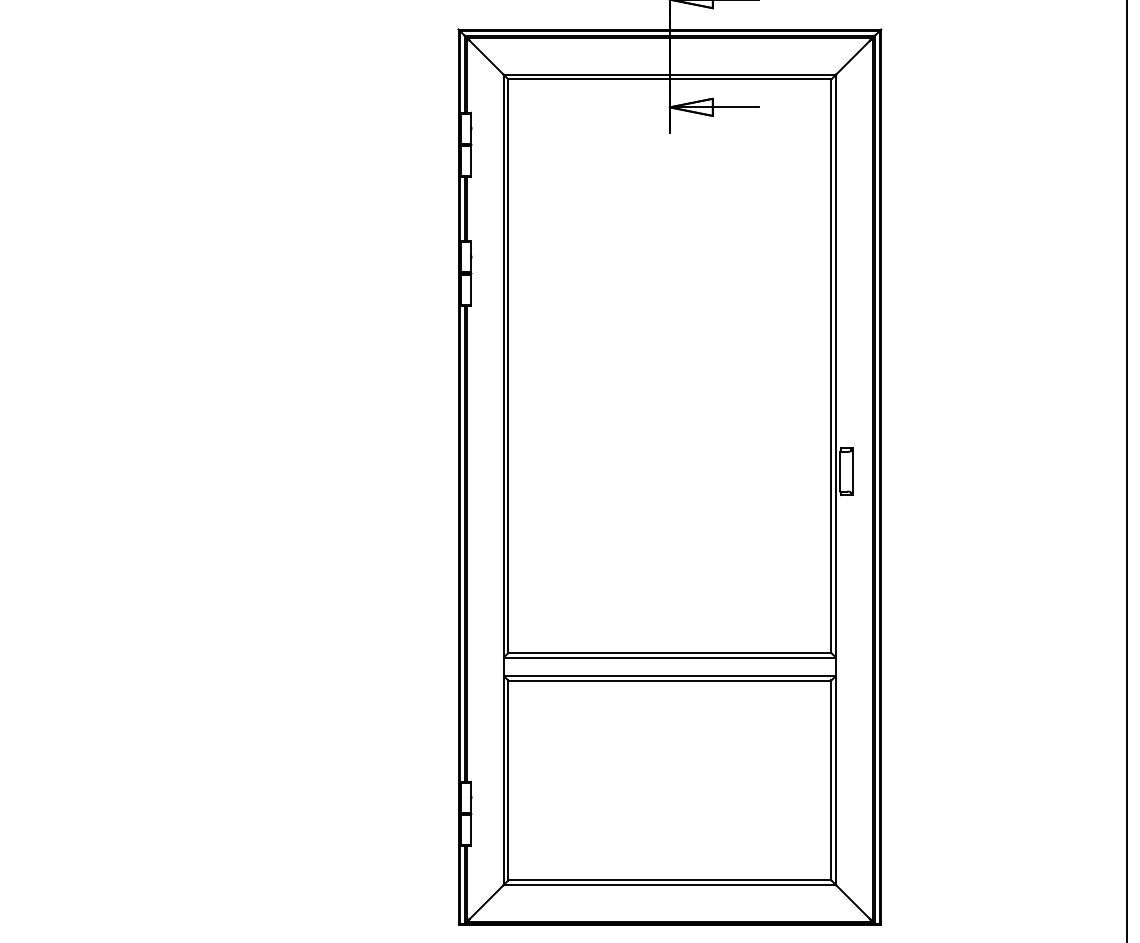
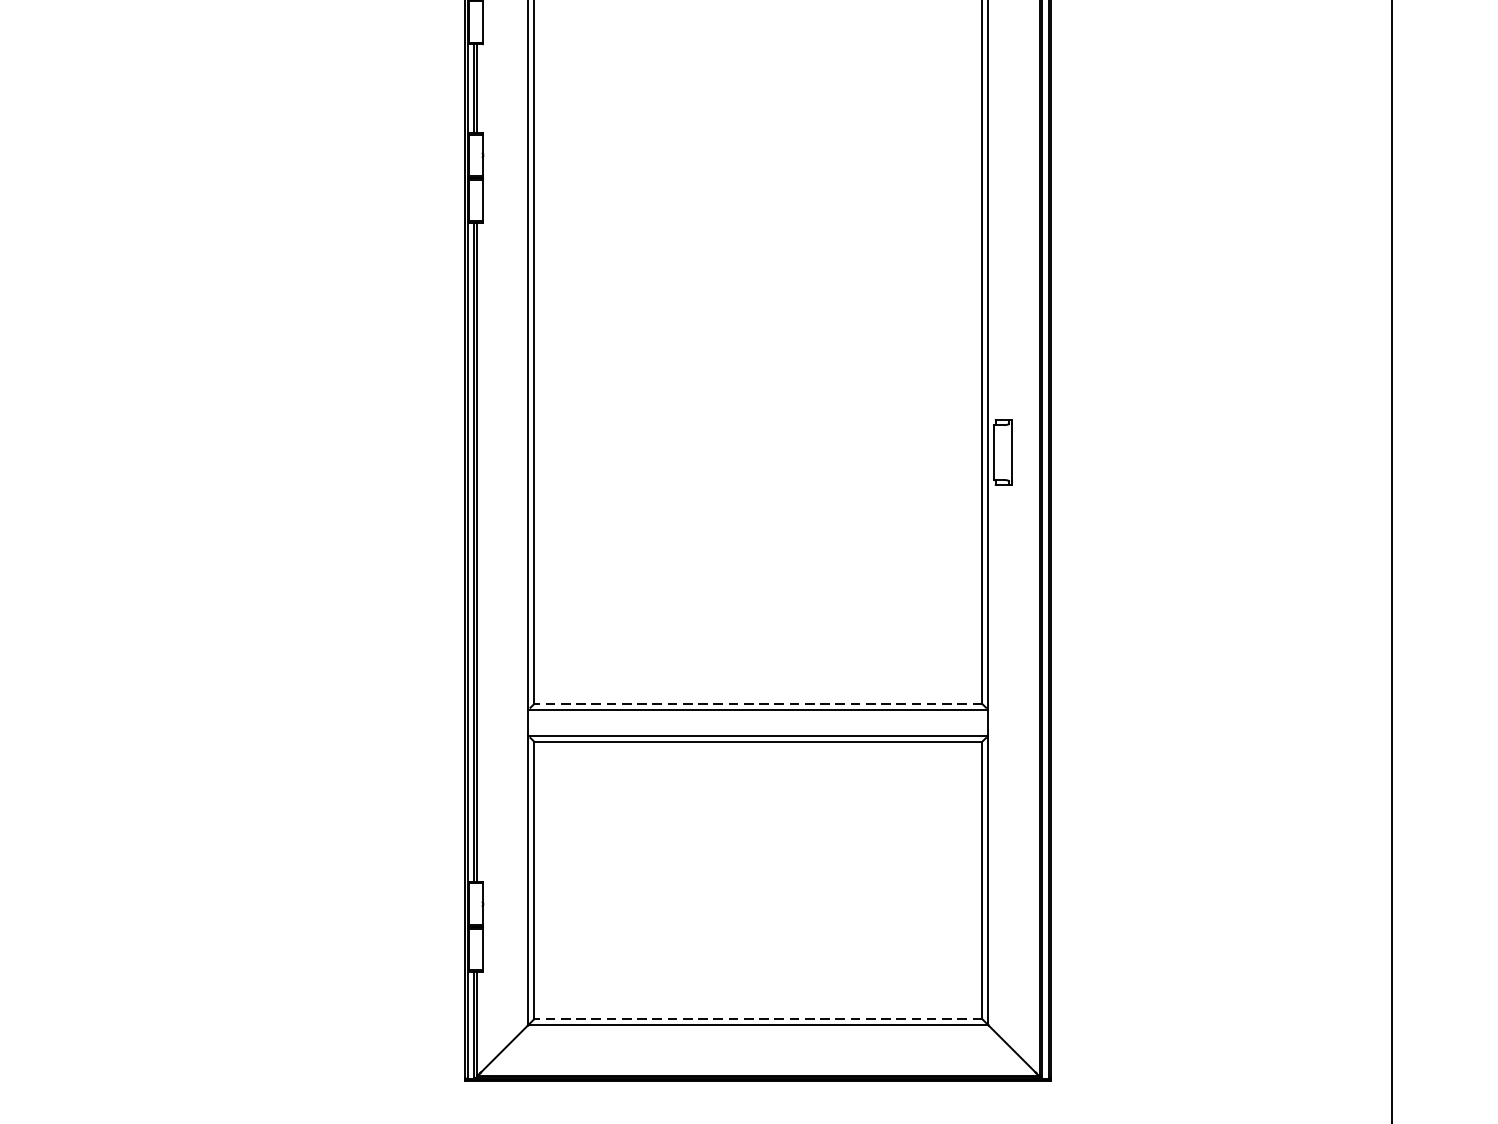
line: (669, 653) -> (757, 704), solid -> dashed
line: (669, 880) -> (757, 1019), solid -> dashed

